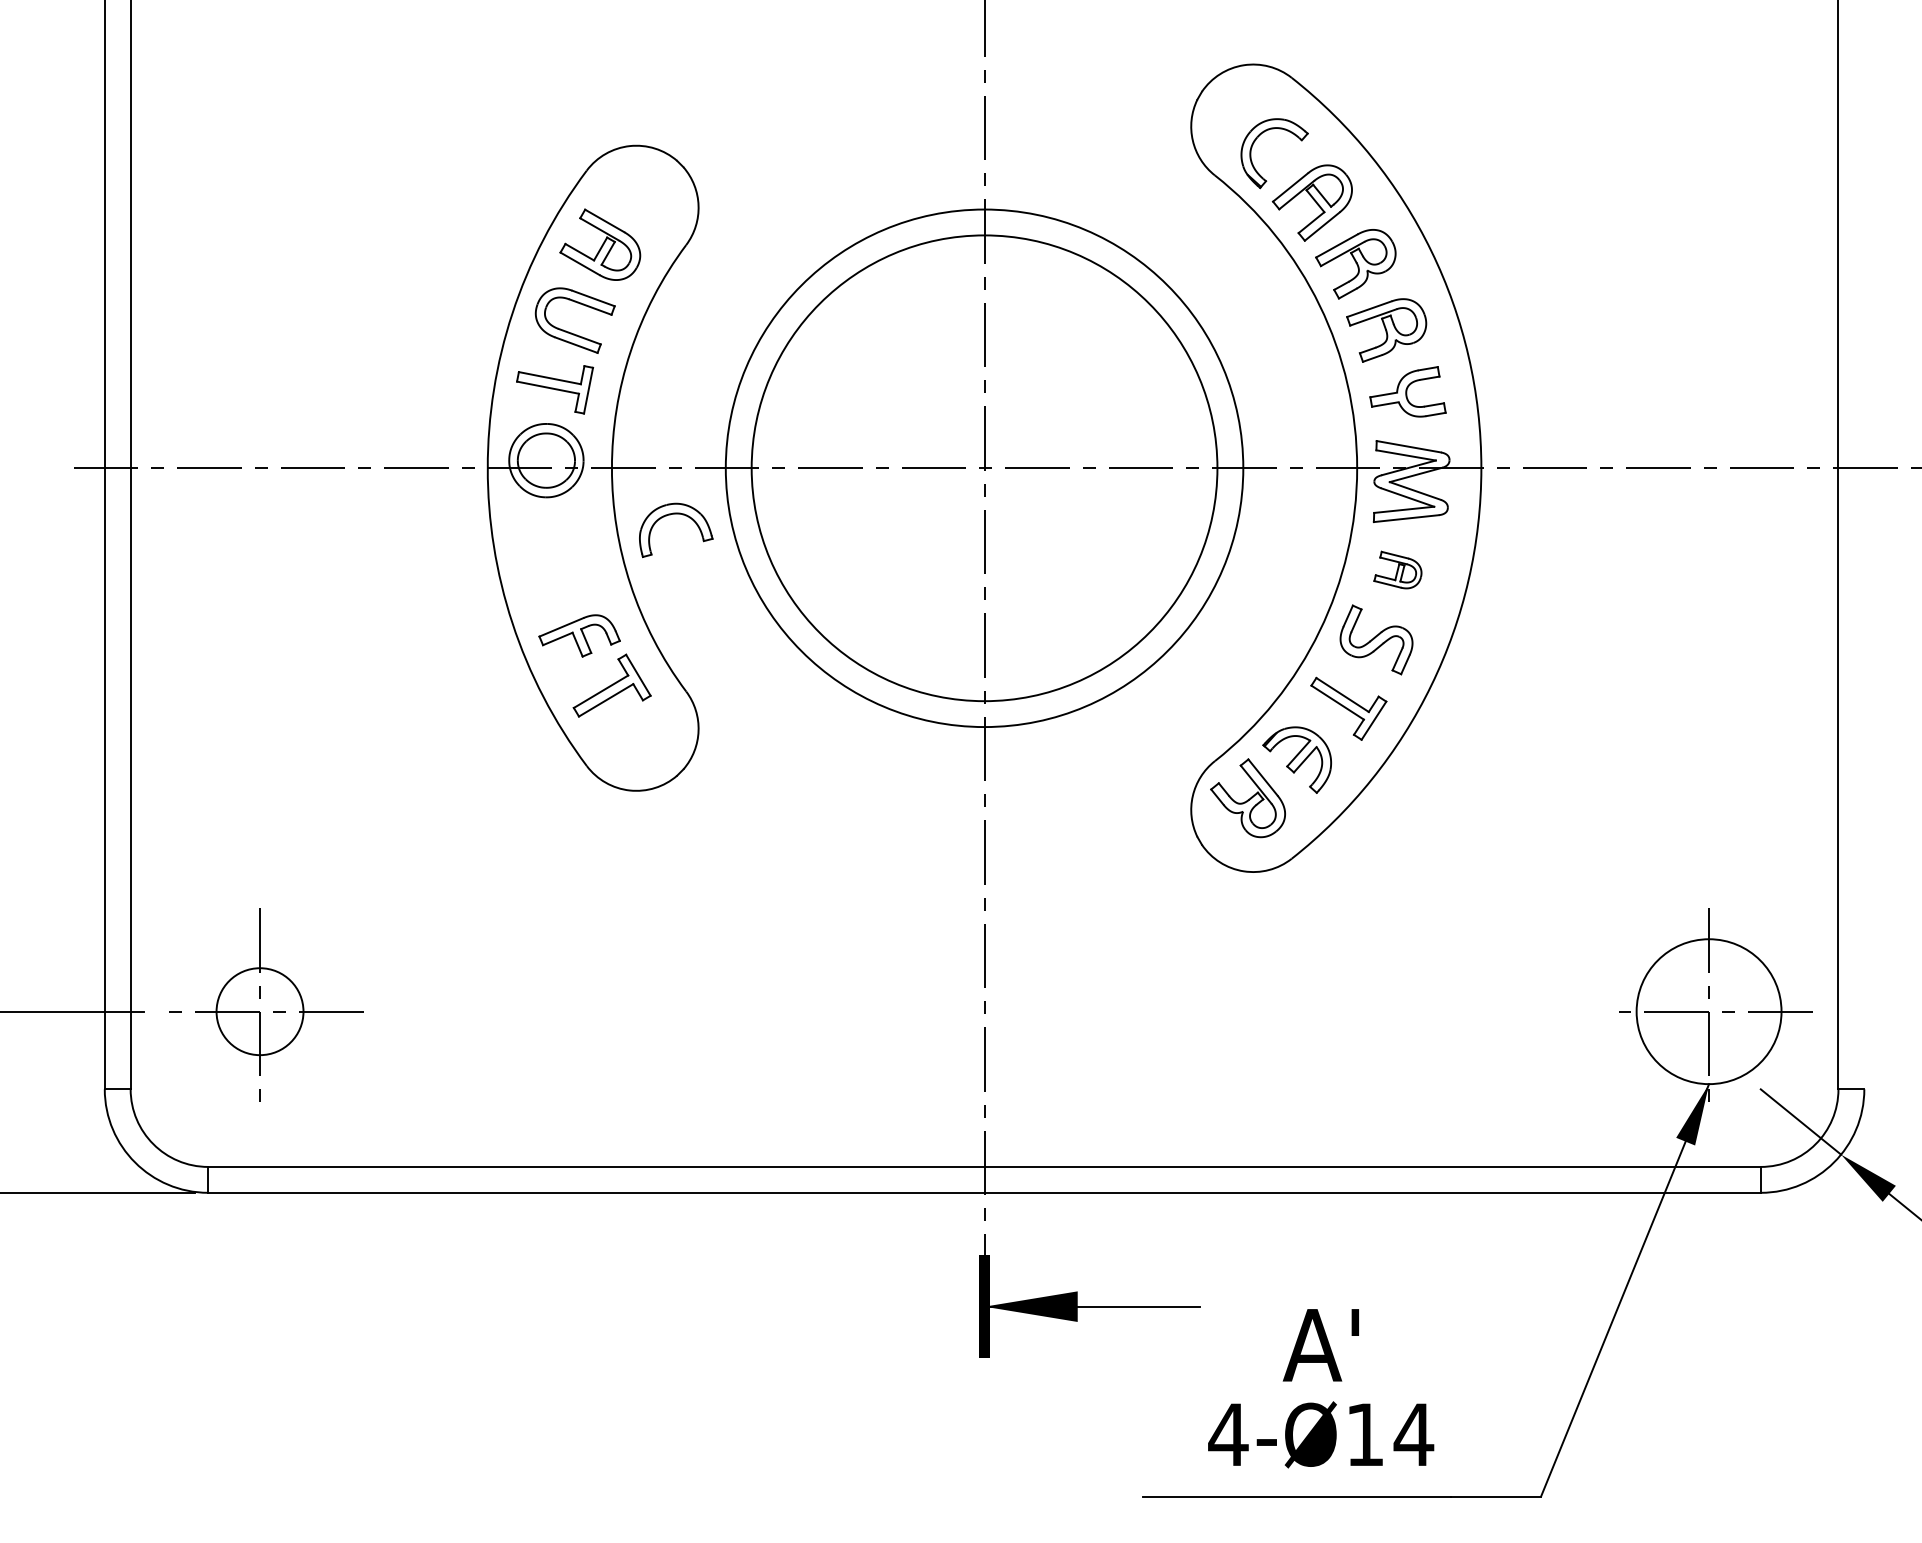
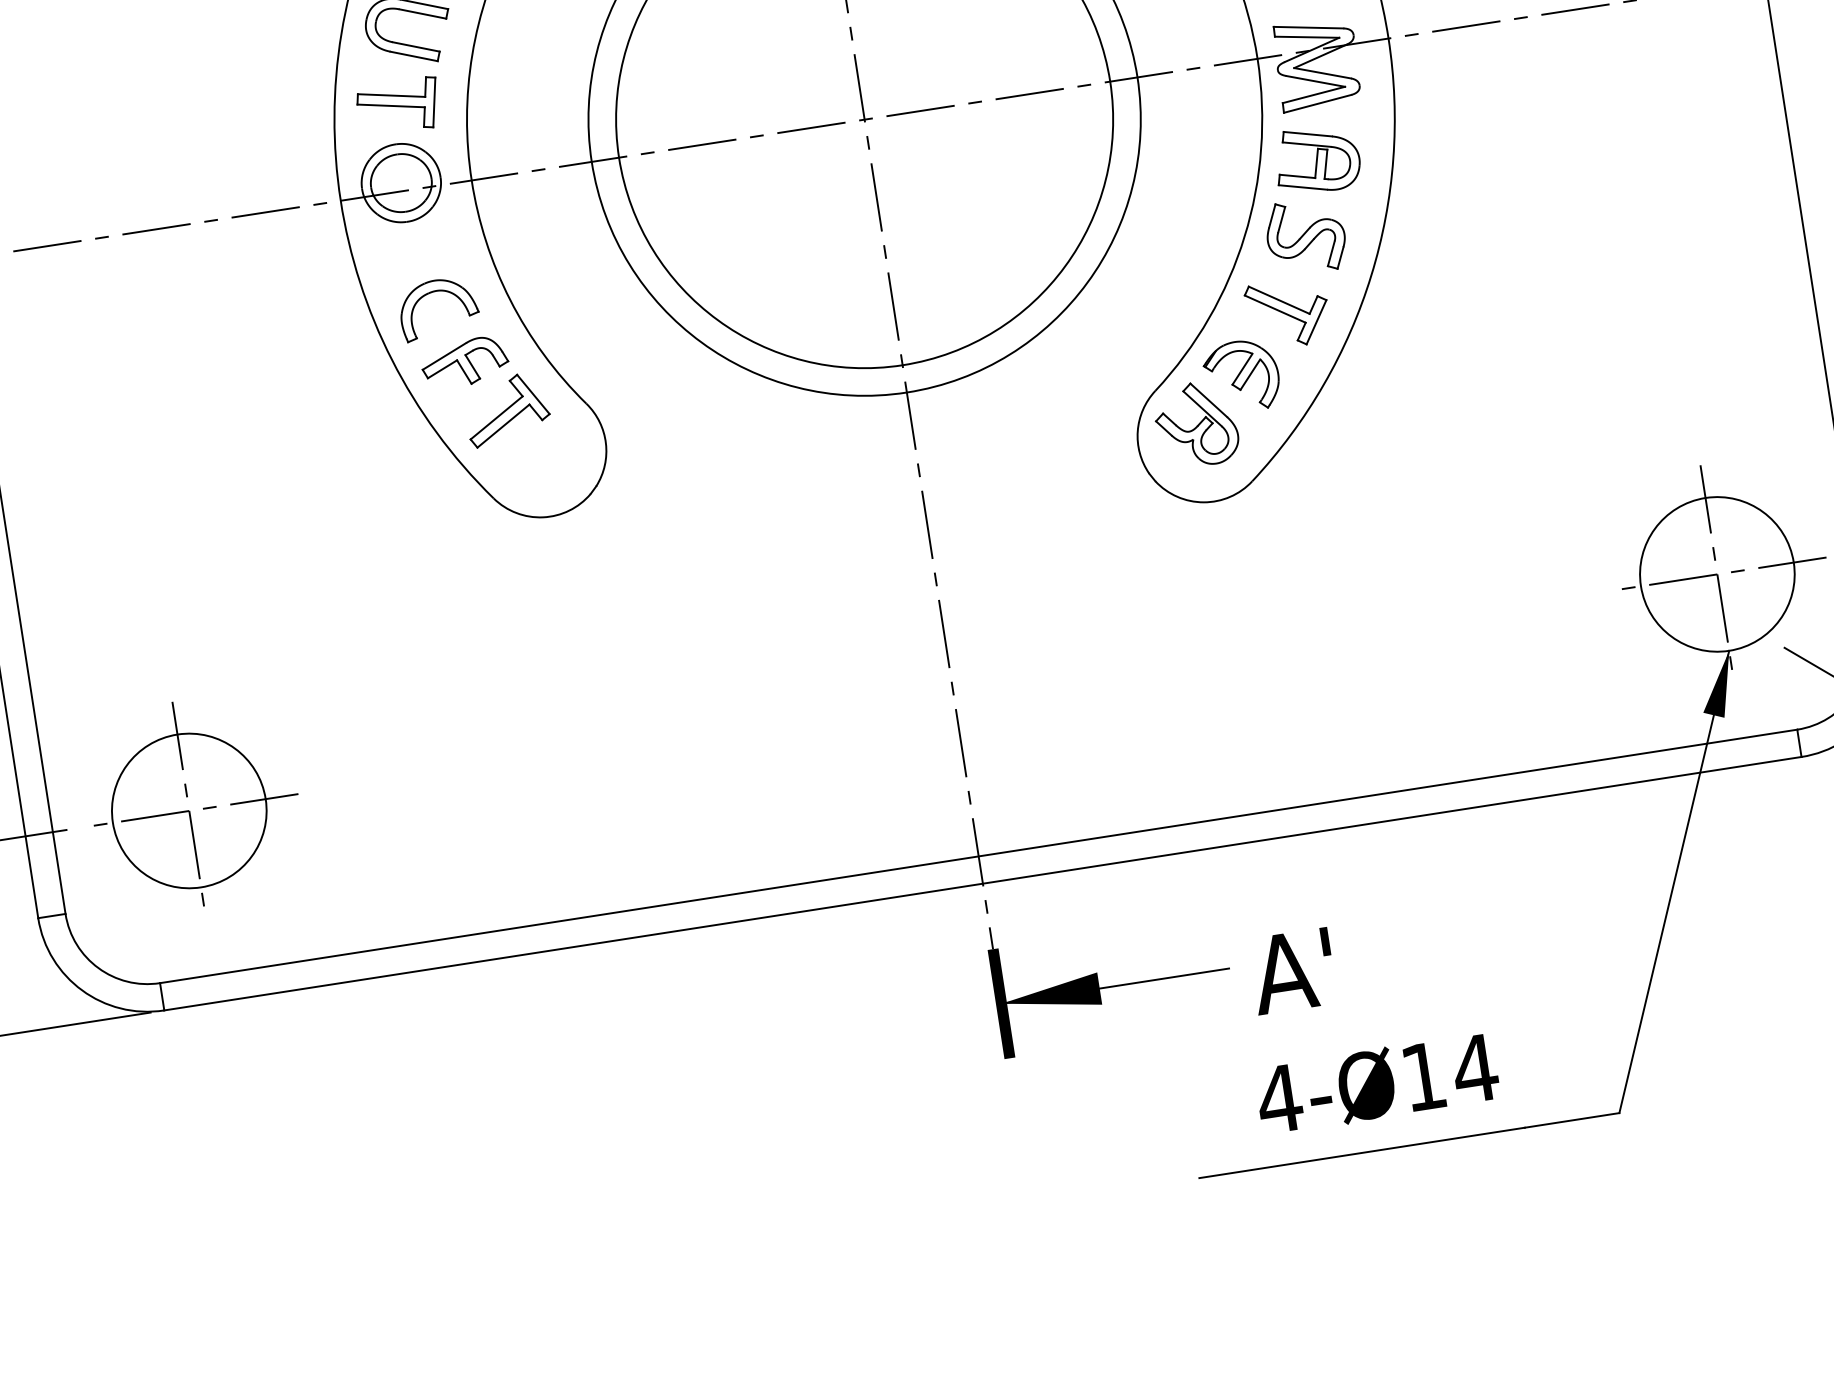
part: (676, 514) -> (436, 291), moved
part: (1397, 569) -> (1316, 158), size x1.67
circle: (259, 1011) -> (188, 810), size x1.67
text: (1320, 1345) -> (1292, 971), moved

